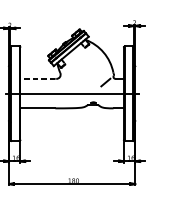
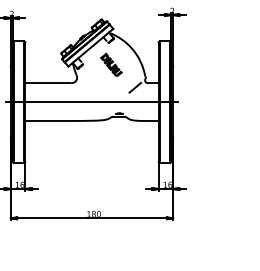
part: (87, 64) -> (111, 64), added
line: (37, 79) -> (47, 83), dashed -> solid

